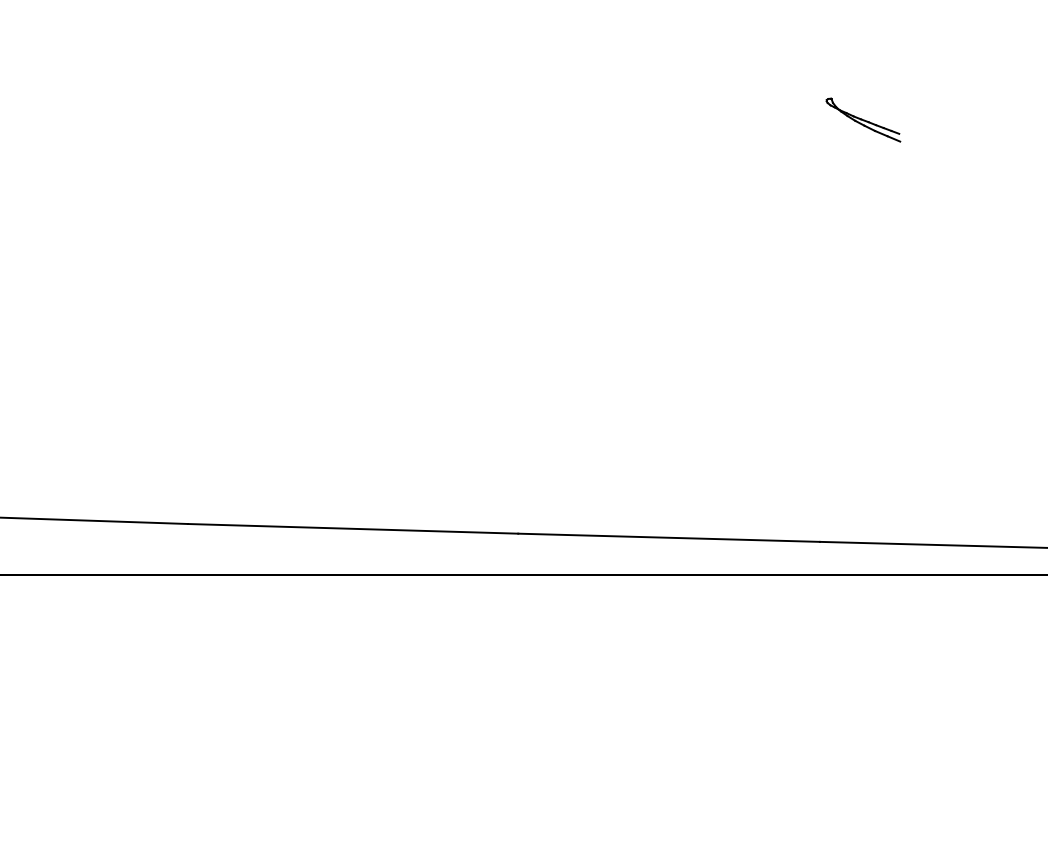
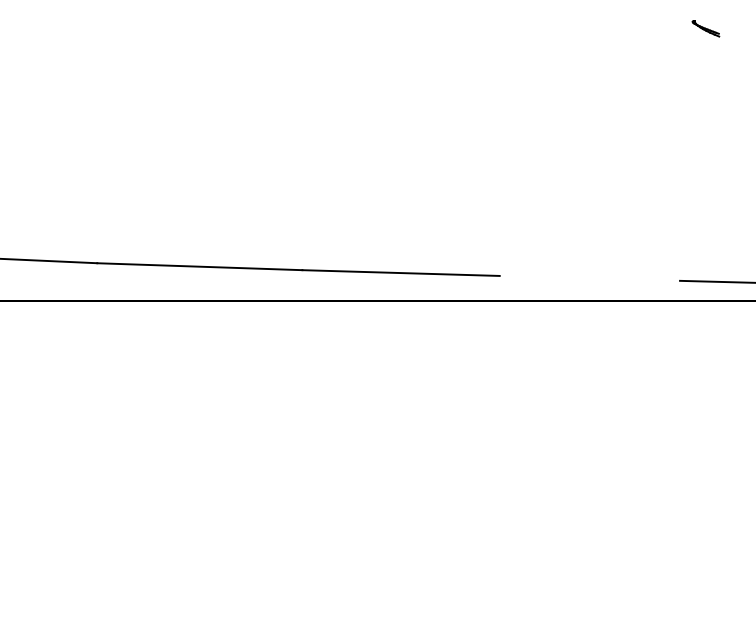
part: (862, 119) -> (705, 28), size x0.6
line: (668, 536) -> (589, 277), removed

